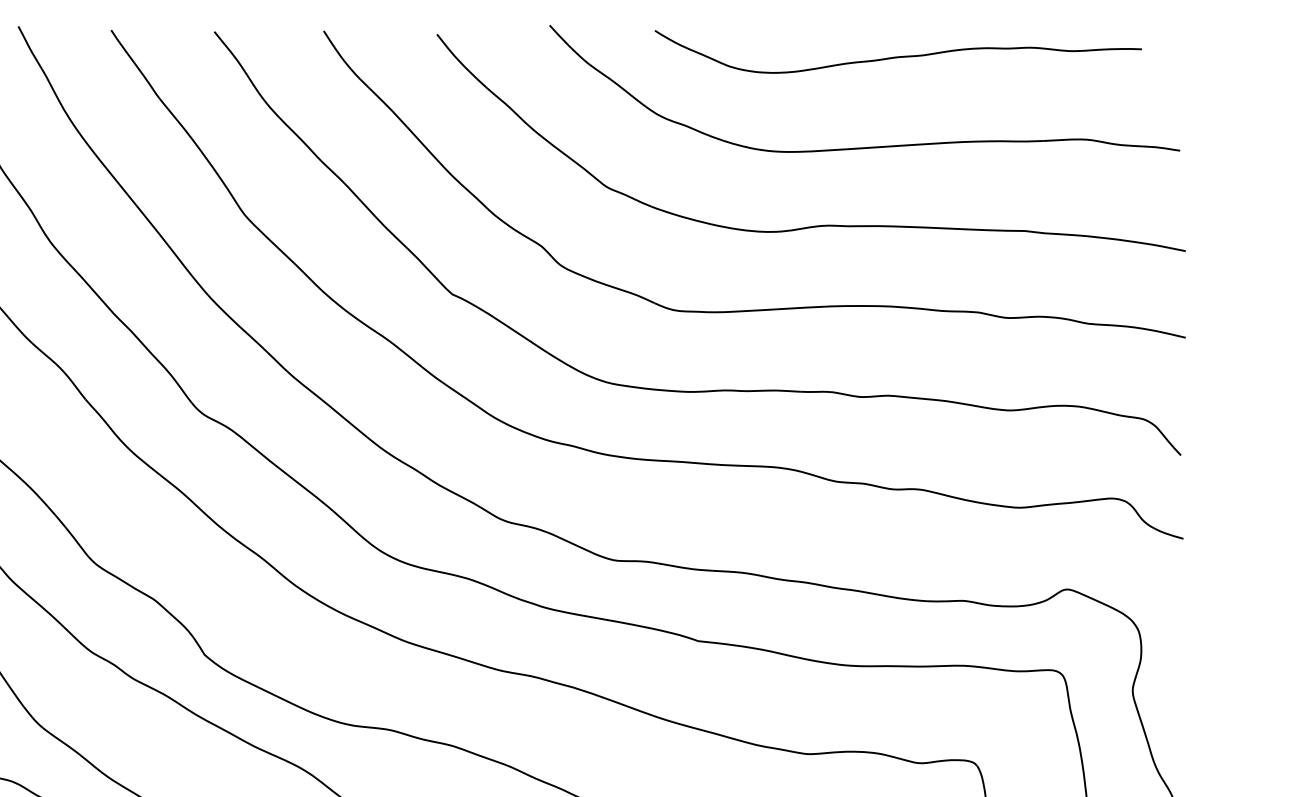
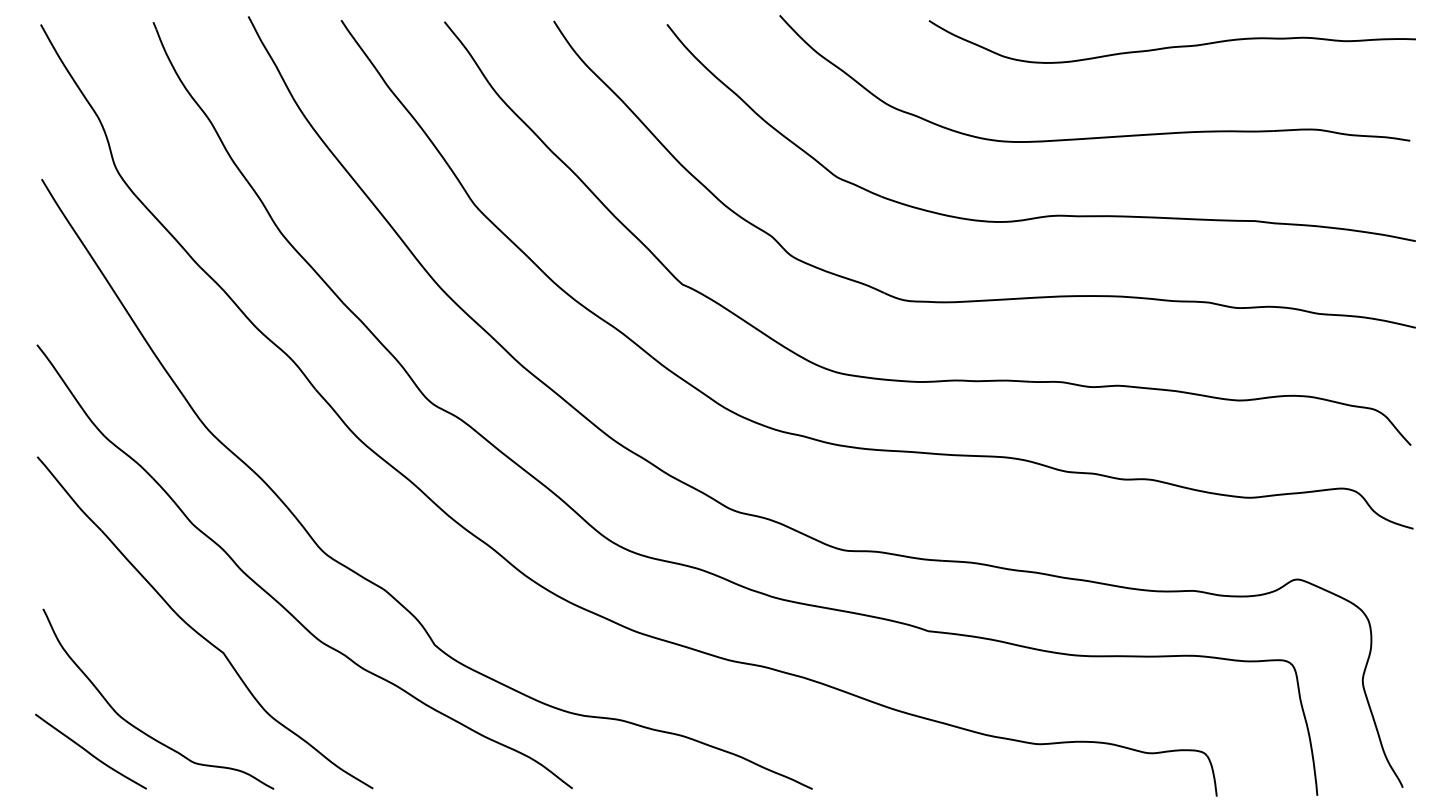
curve: (897, 56) -> (1171, 46), moved

